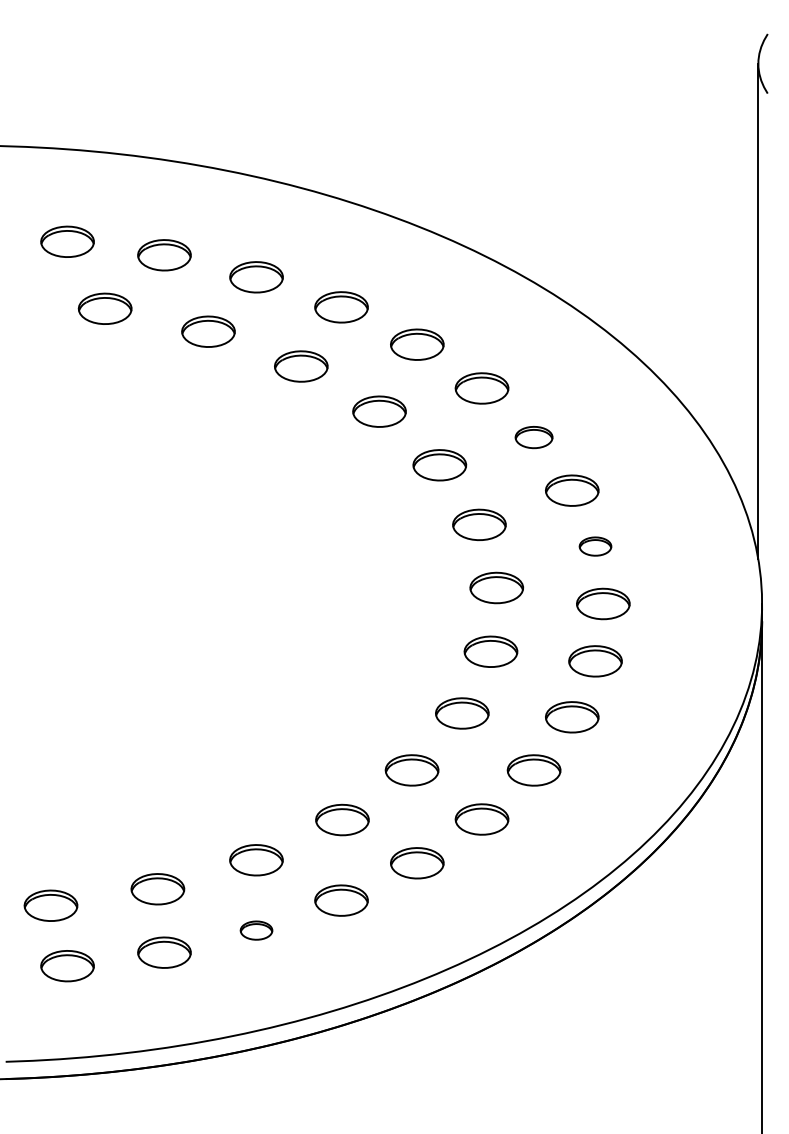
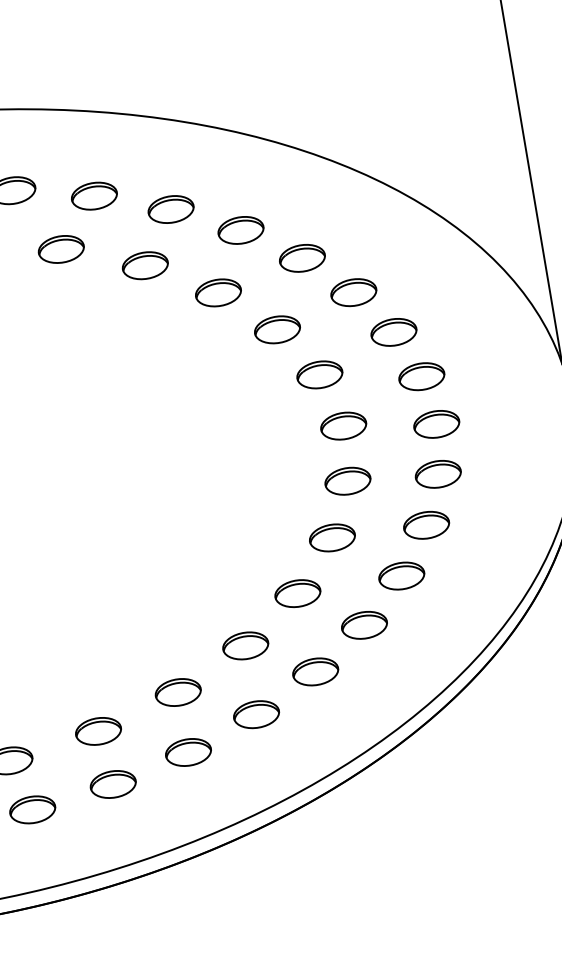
part: (533, 437) -> (353, 292), size x1.43
part: (595, 546) -> (421, 376), size x1.67
part: (256, 930) -> (188, 752), size x1.67

